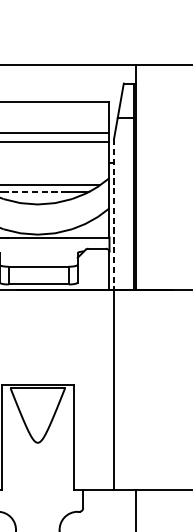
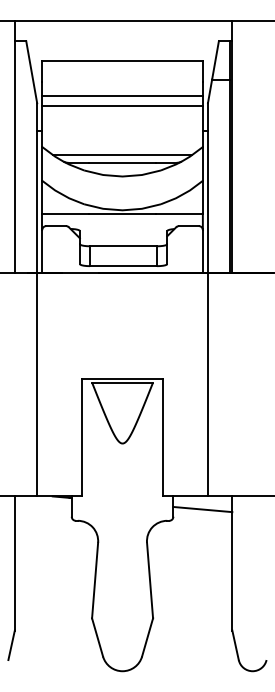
line: (37, 191) -> (122, 162), dashed -> solid
line: (113, 215) -> (207, 188), dashed -> solid
line: (109, 501) -> (202, 509), added

